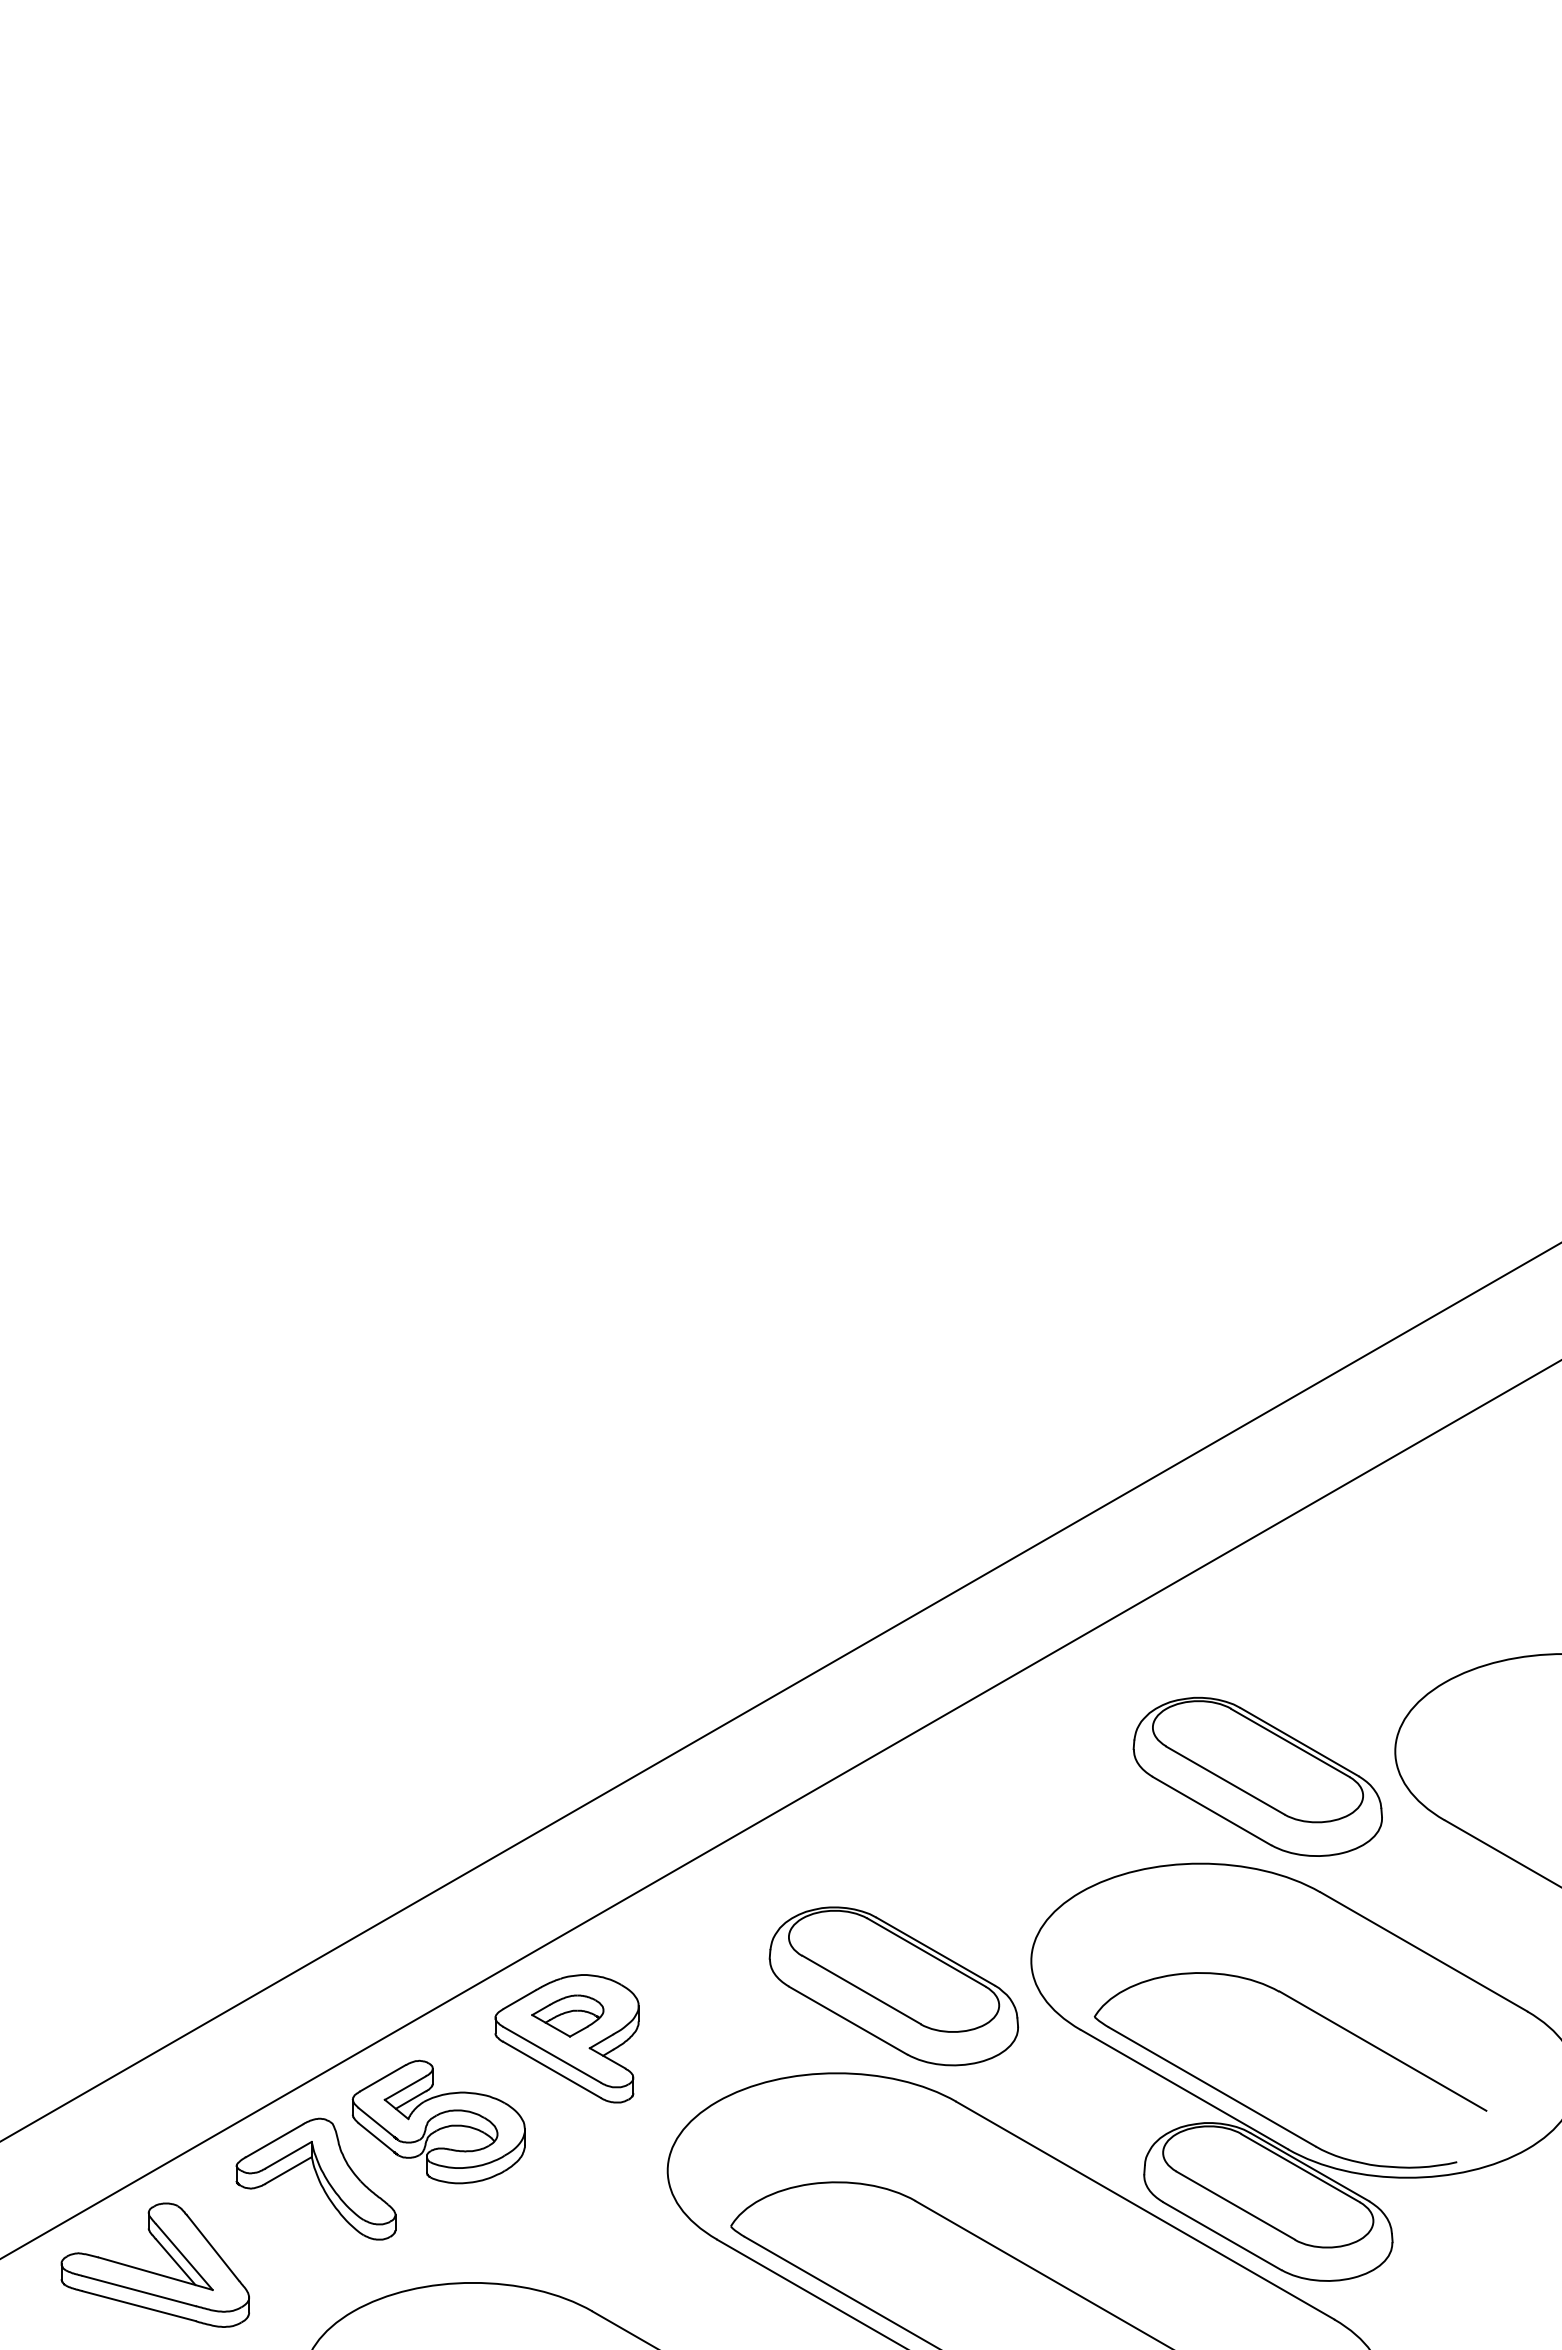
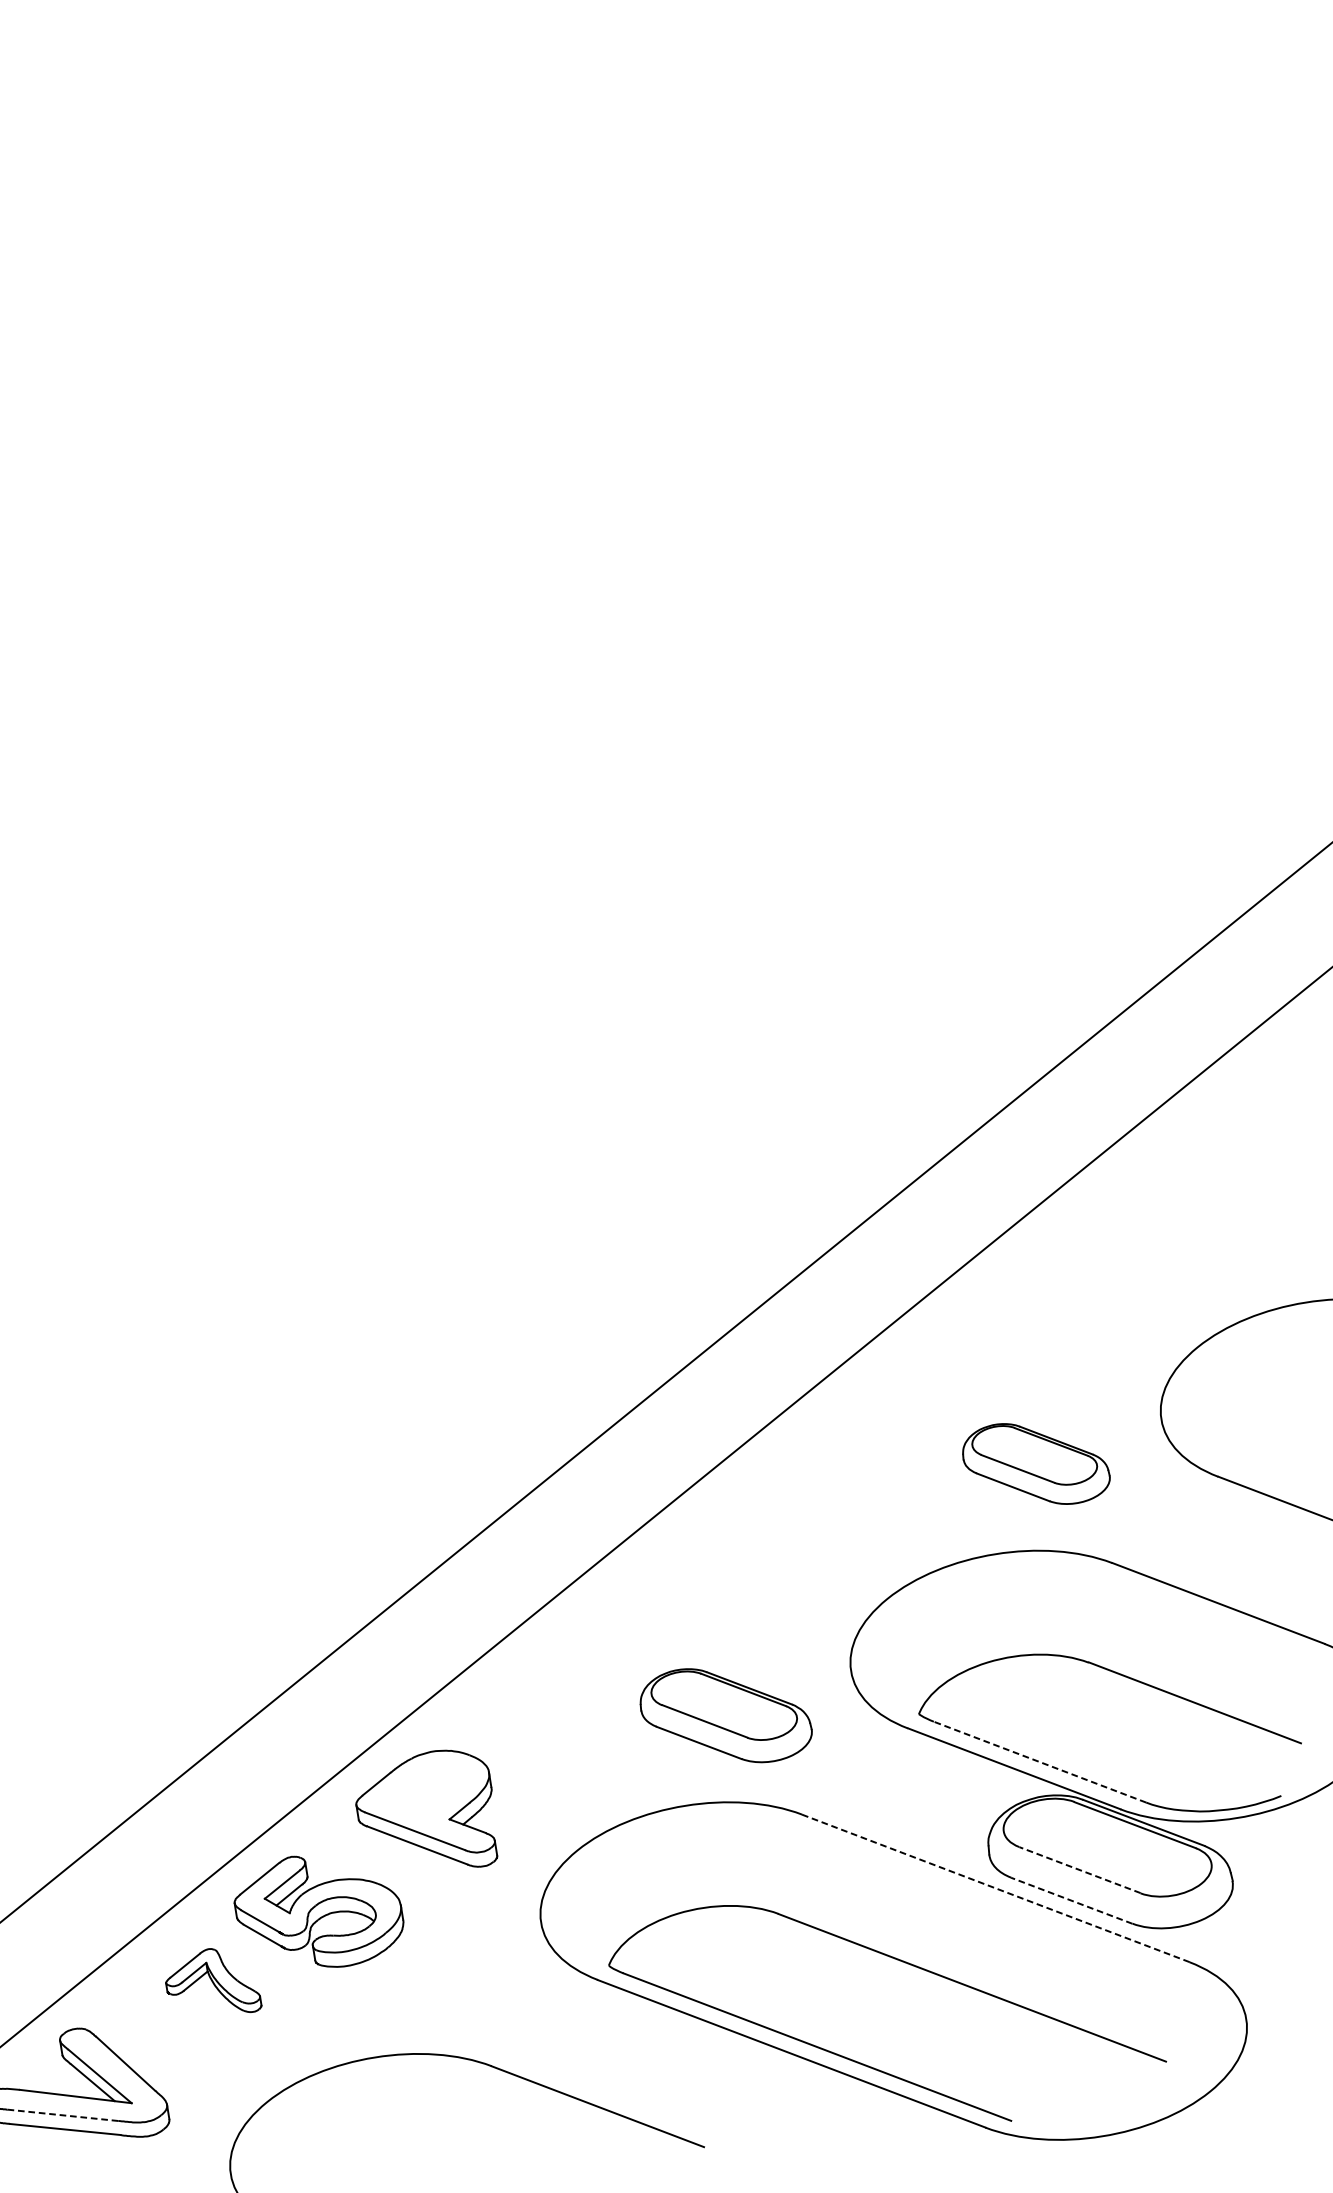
part: (1257, 1776) -> (1035, 1463), size x0.6
part: (893, 1986) -> (725, 1715), size x0.7
part: (567, 2015) -> (423, 1792), removed
line: (1211, 2086) -> (1039, 1761), solid -> dashed
part: (315, 2178) -> (211, 1983), size x0.6
line: (1235, 2205) -> (1079, 1870), solid -> dashed
line: (1144, 2210) -> (994, 1888), solid -> dashed
line: (1221, 2235) -> (1071, 1900), solid -> dashed
line: (138, 2290) -> (62, 2114), solid -> dashed

